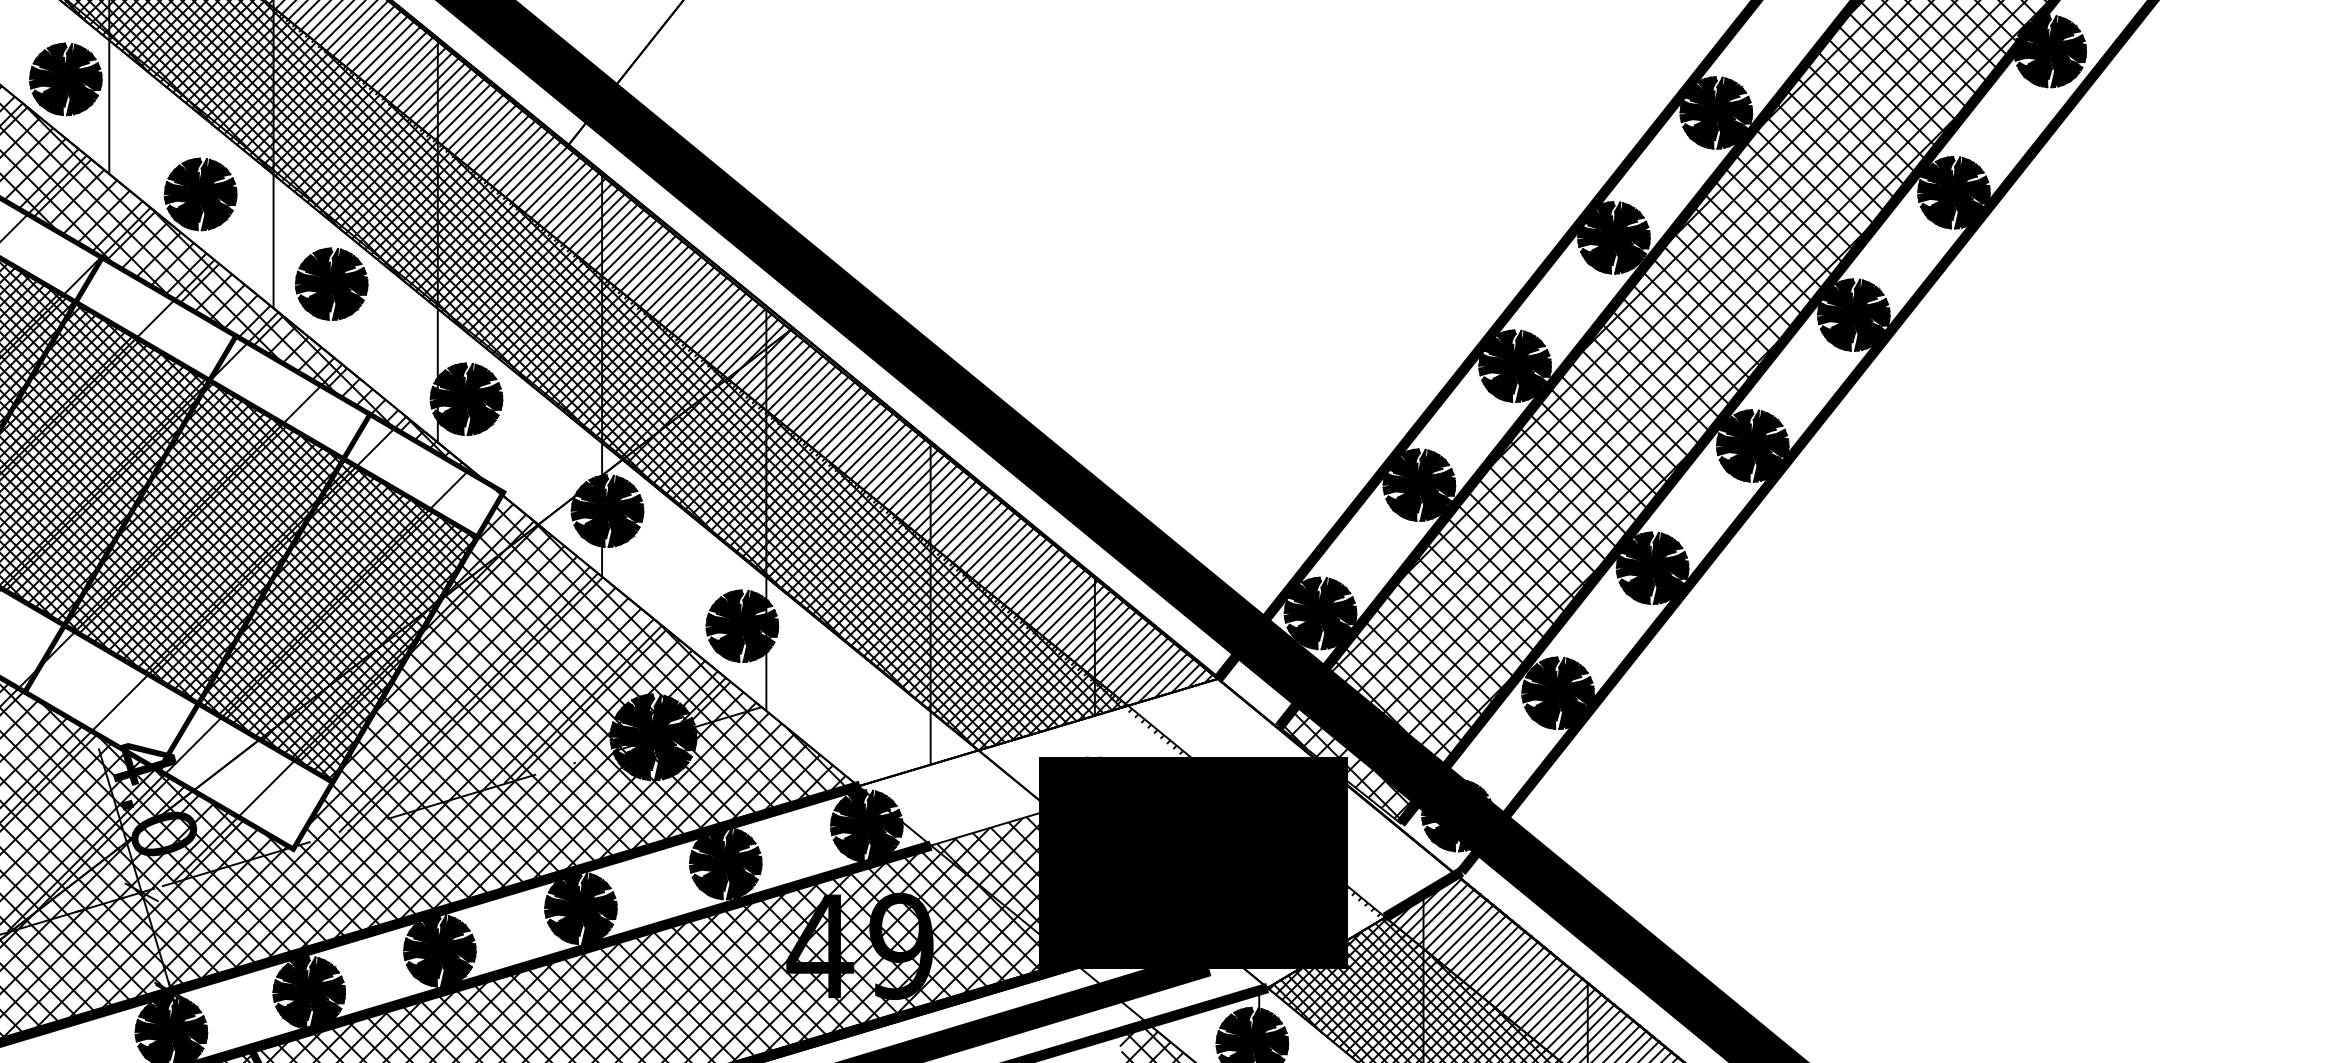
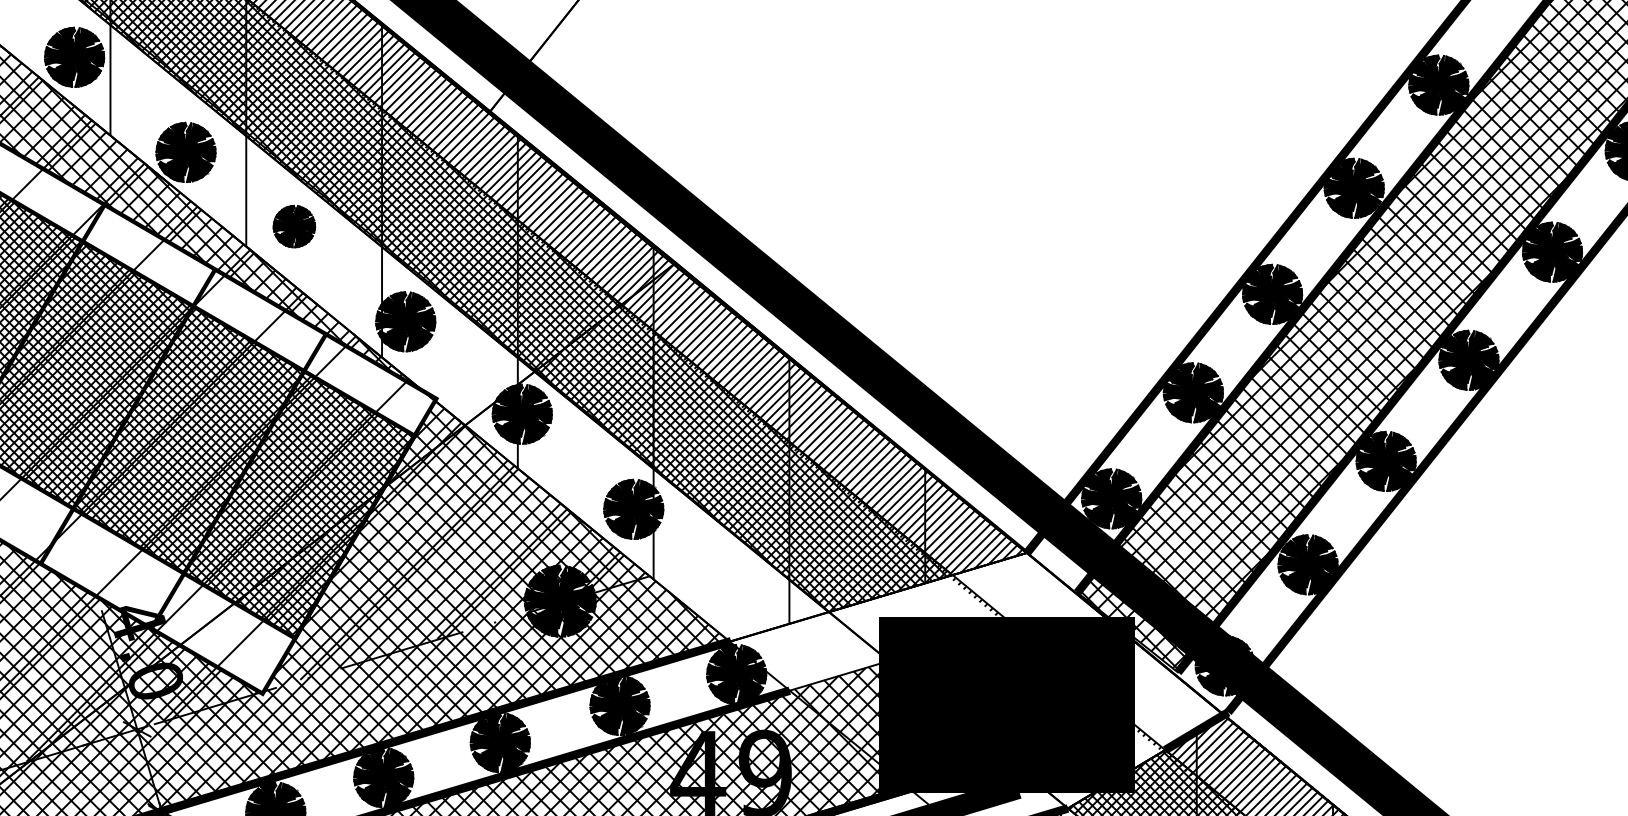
part: (331, 283) -> (294, 226), size x0.7

